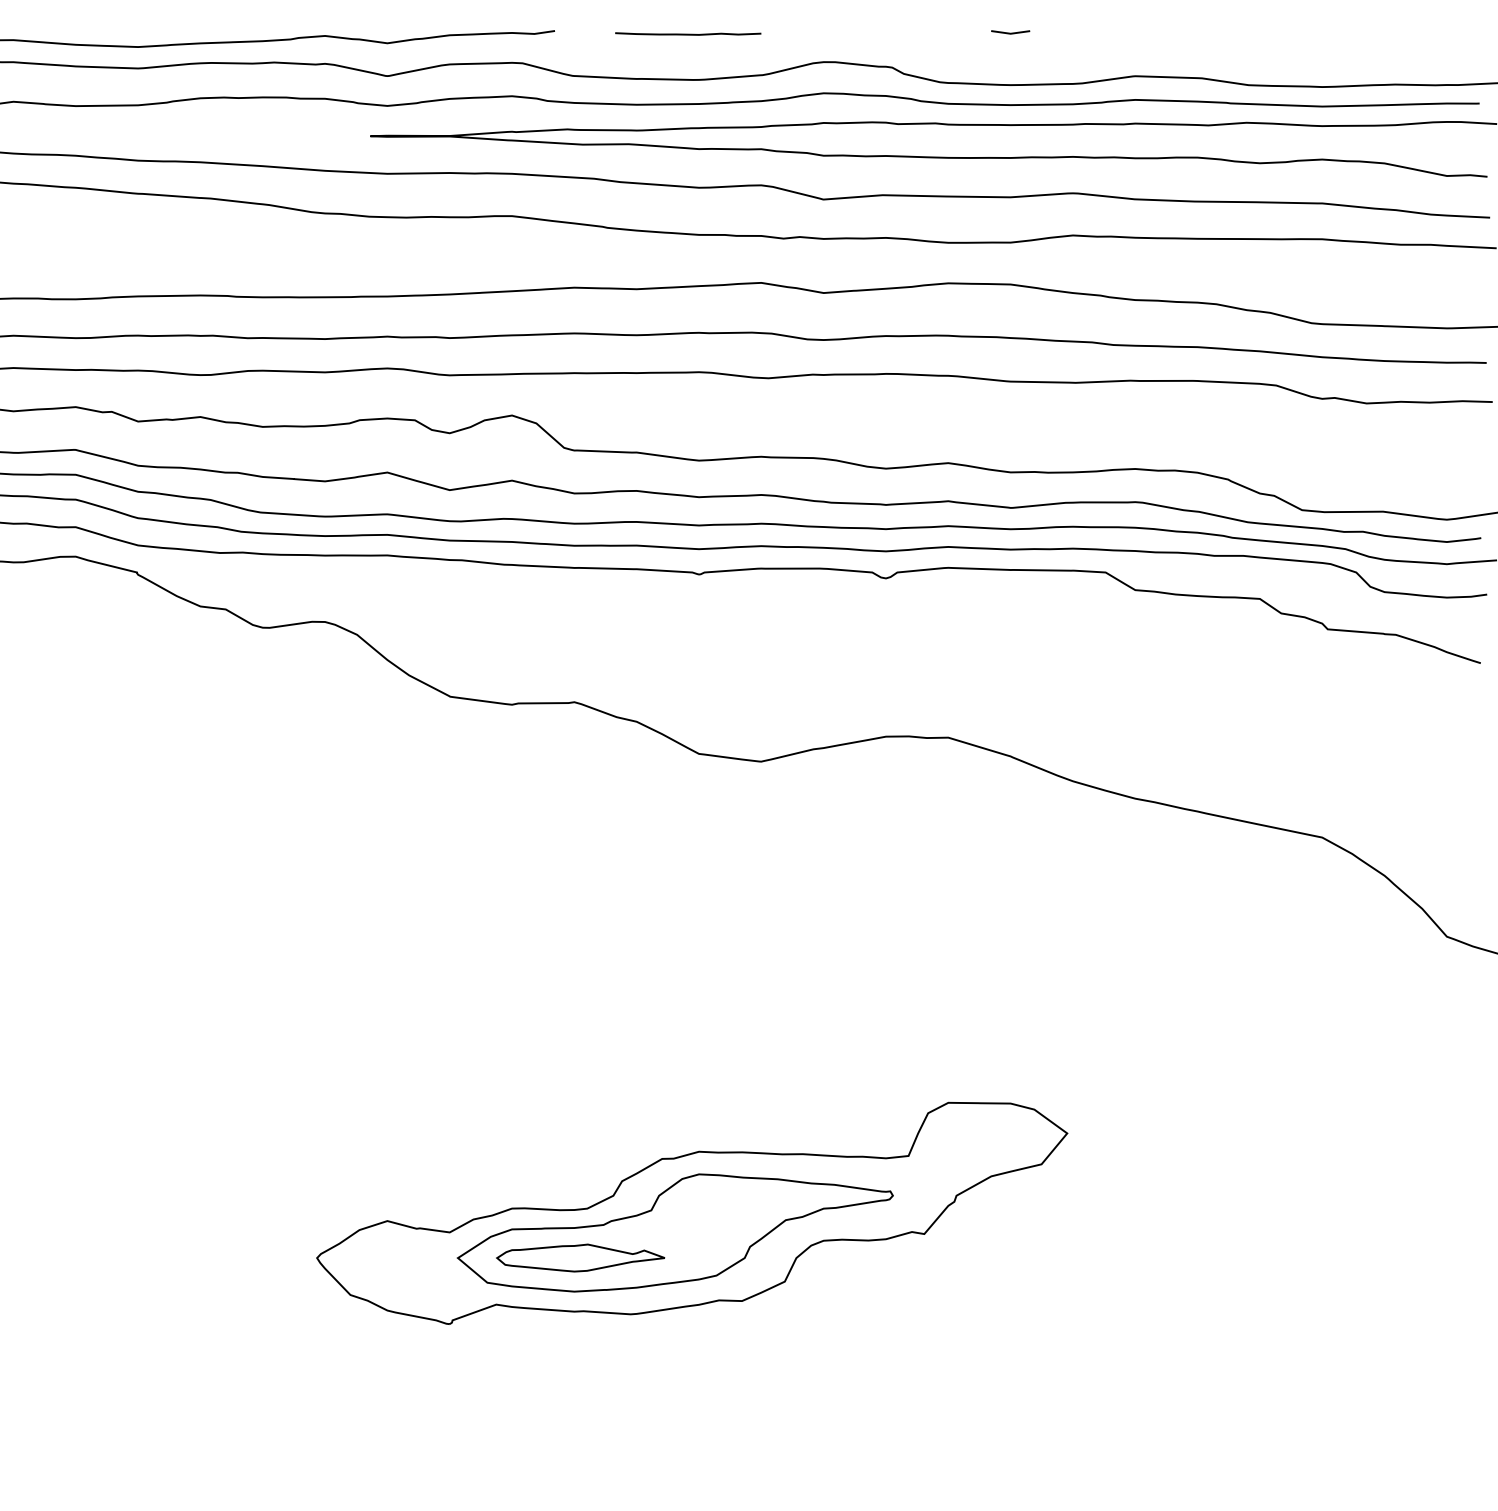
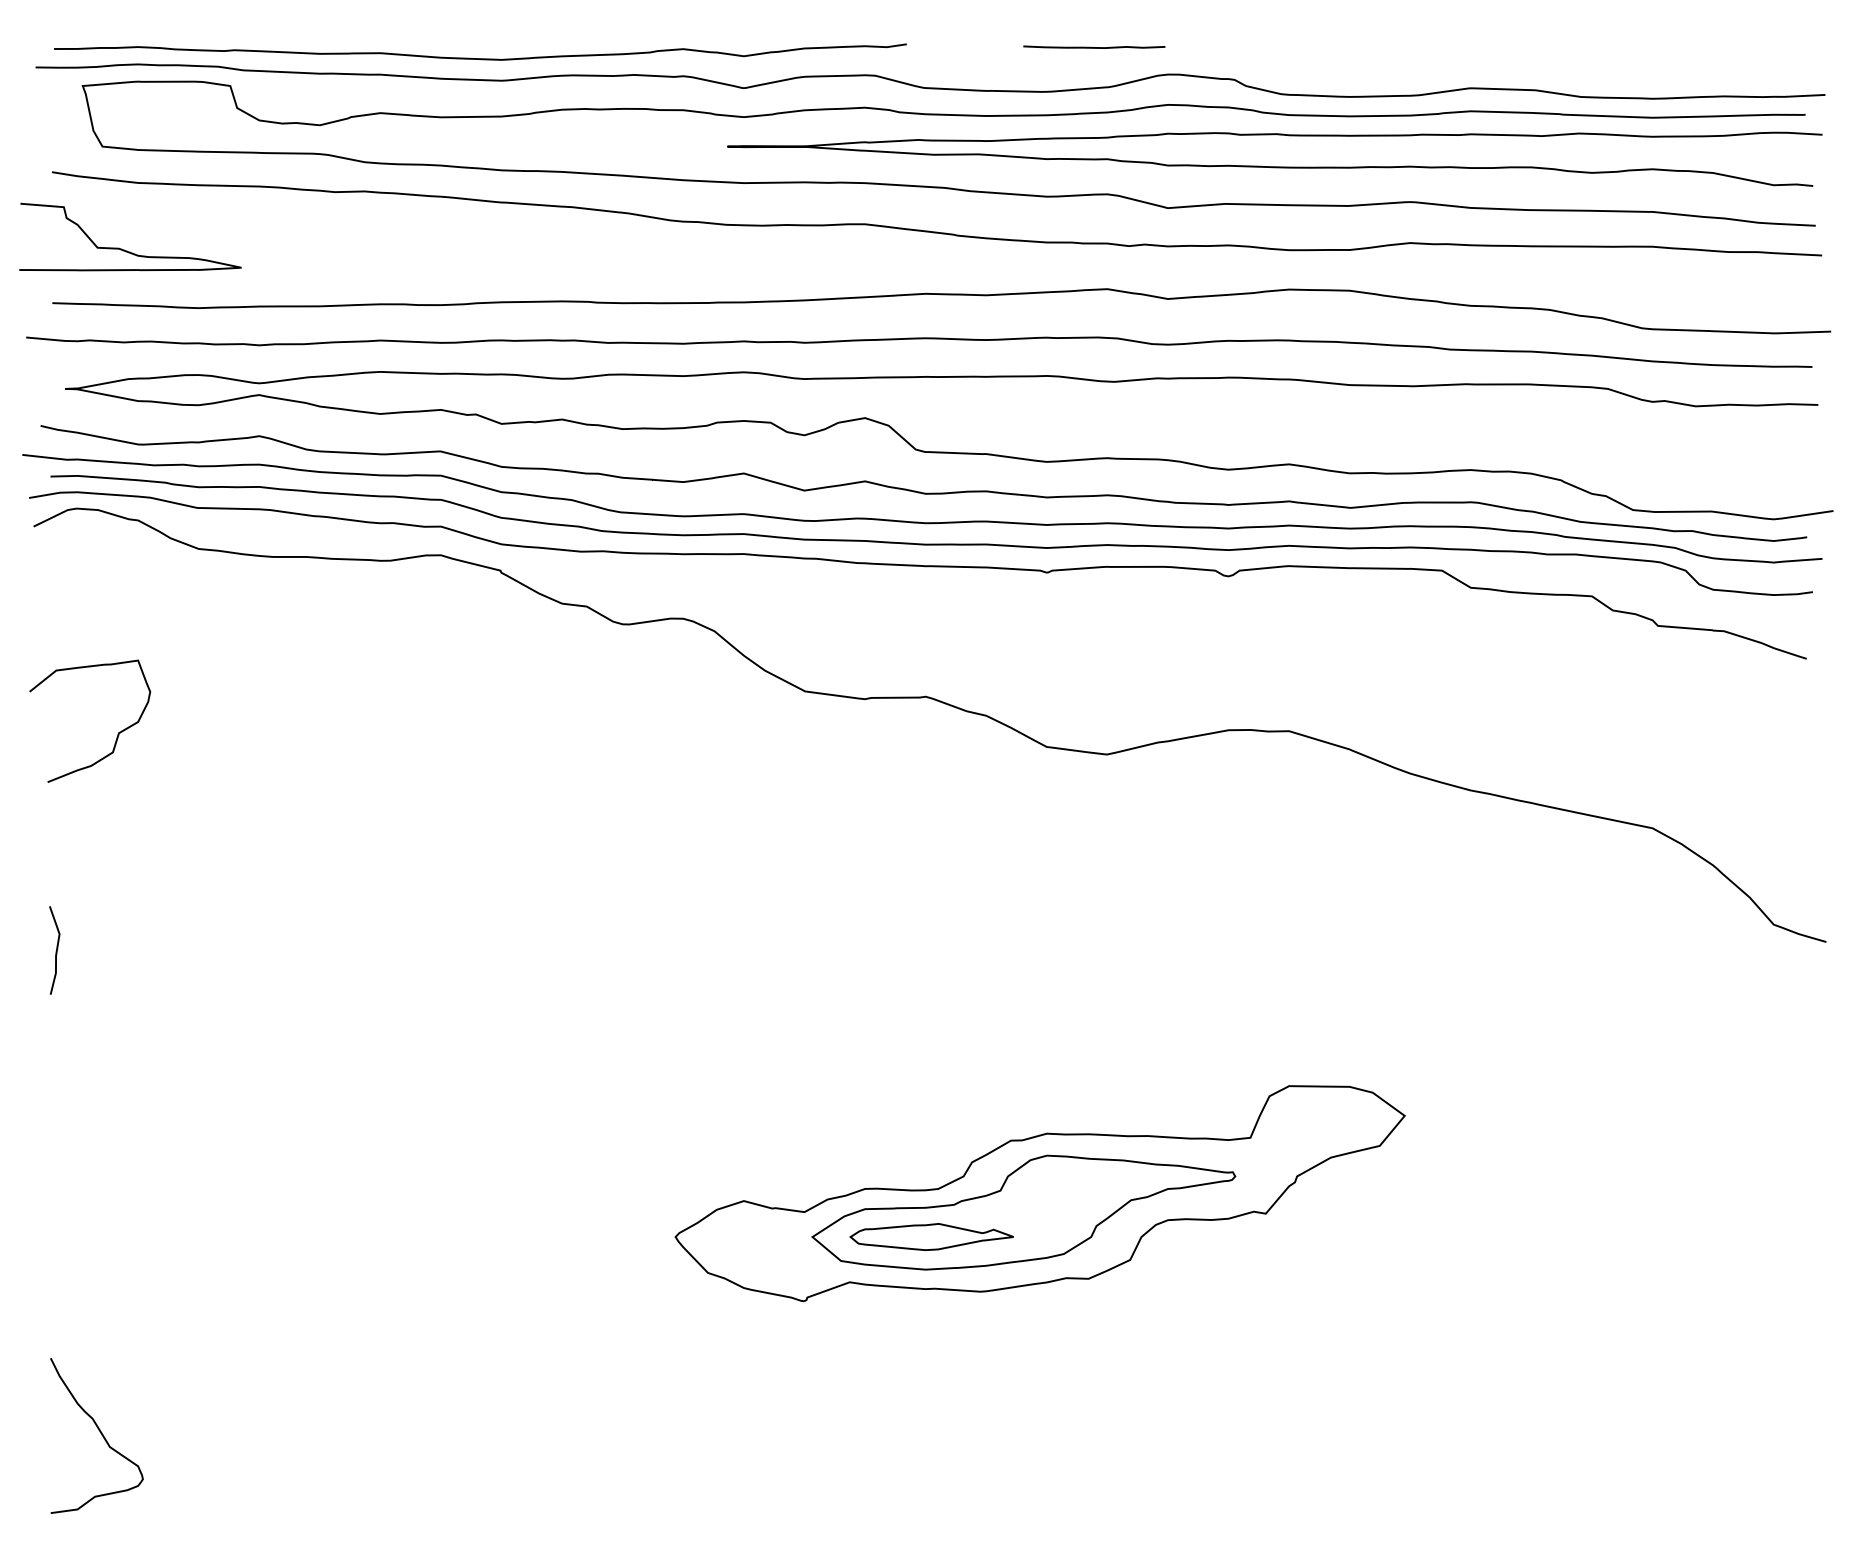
line: (1009, 32) -> (1348, 45), removed
line: (688, 34) -> (1094, 47), moved

